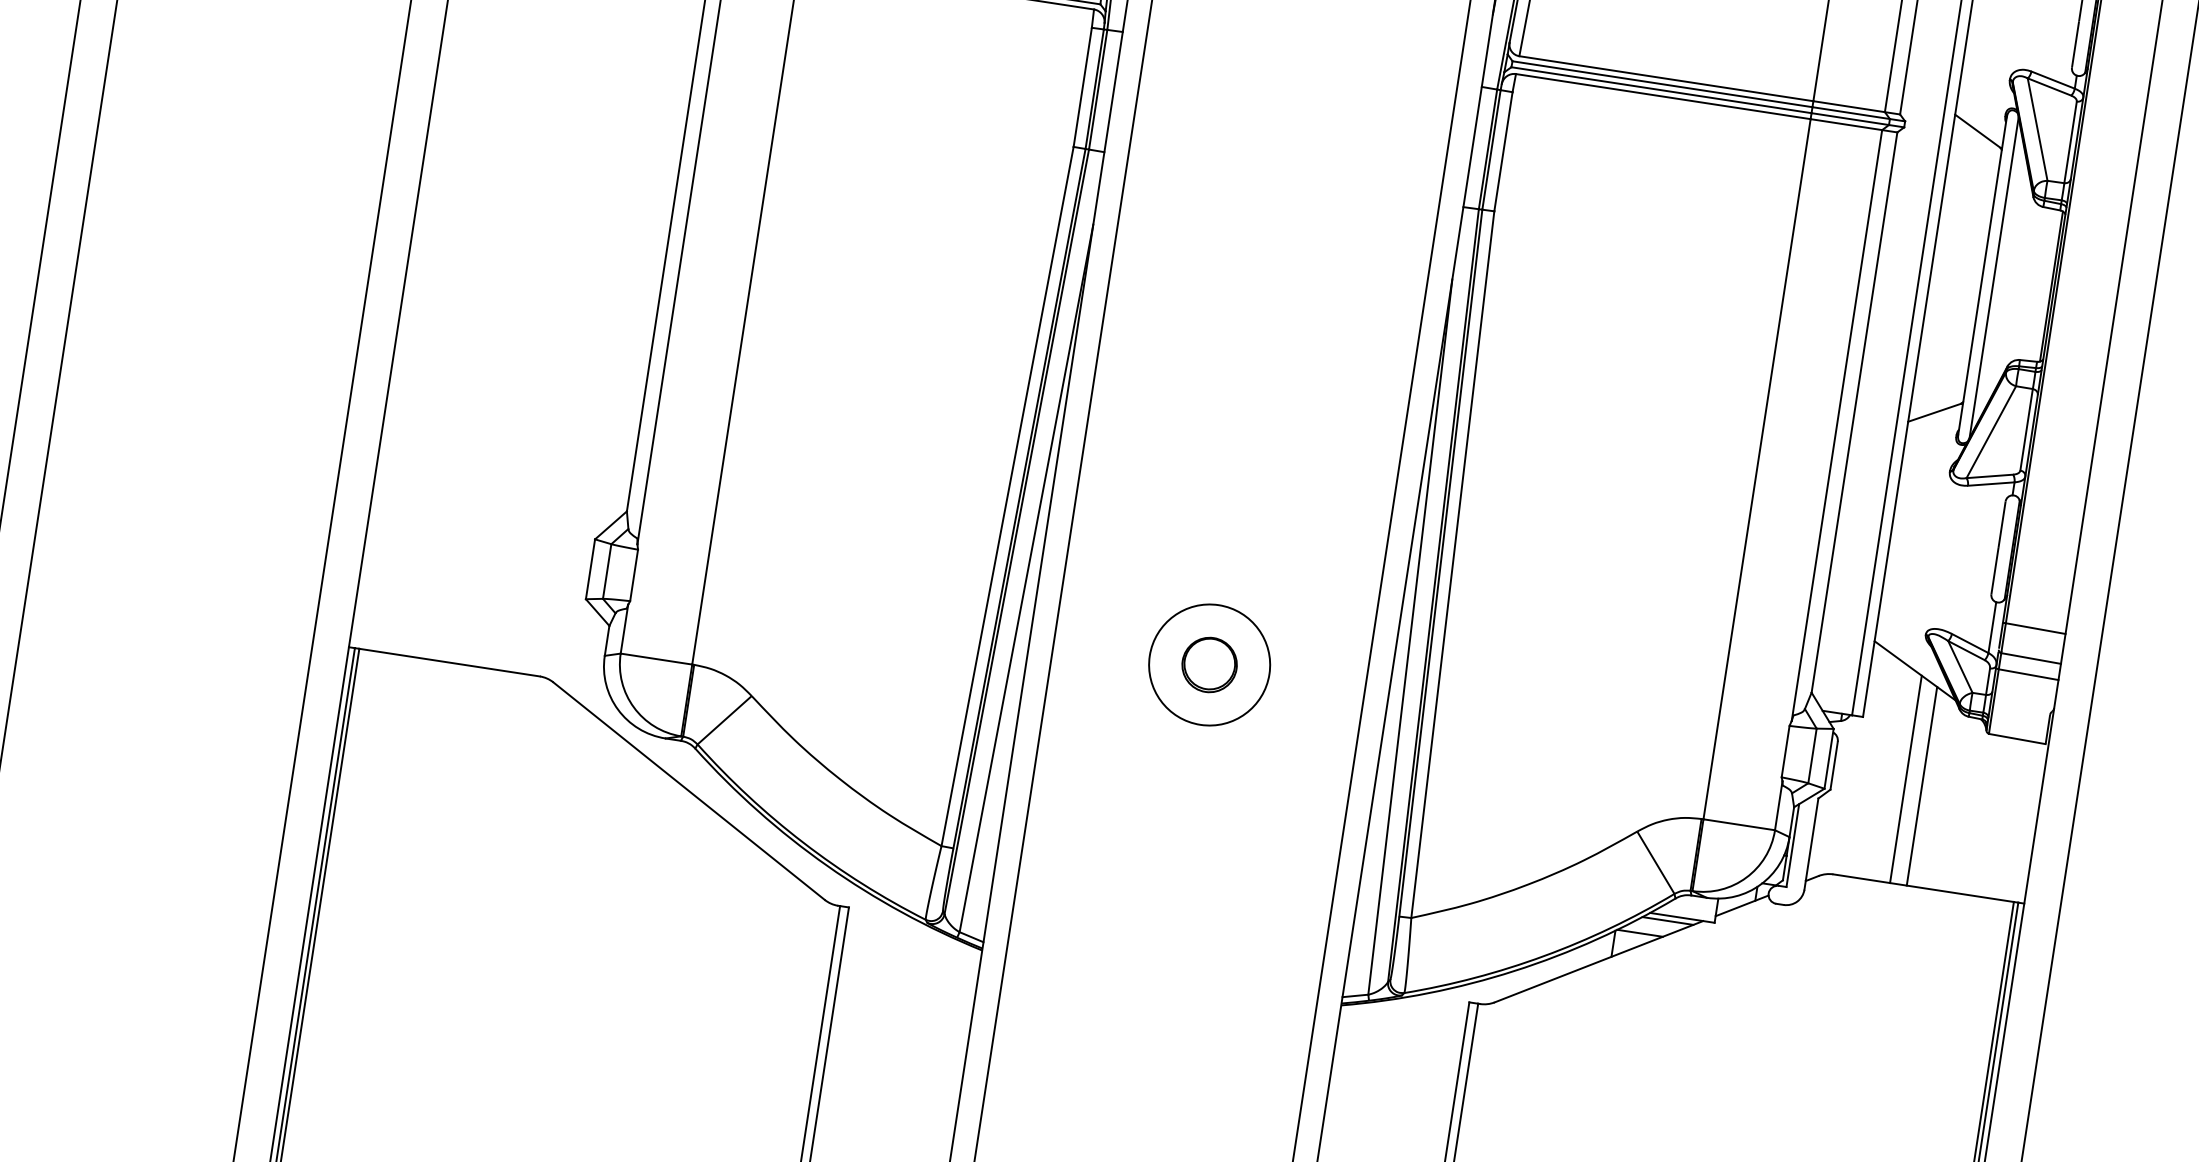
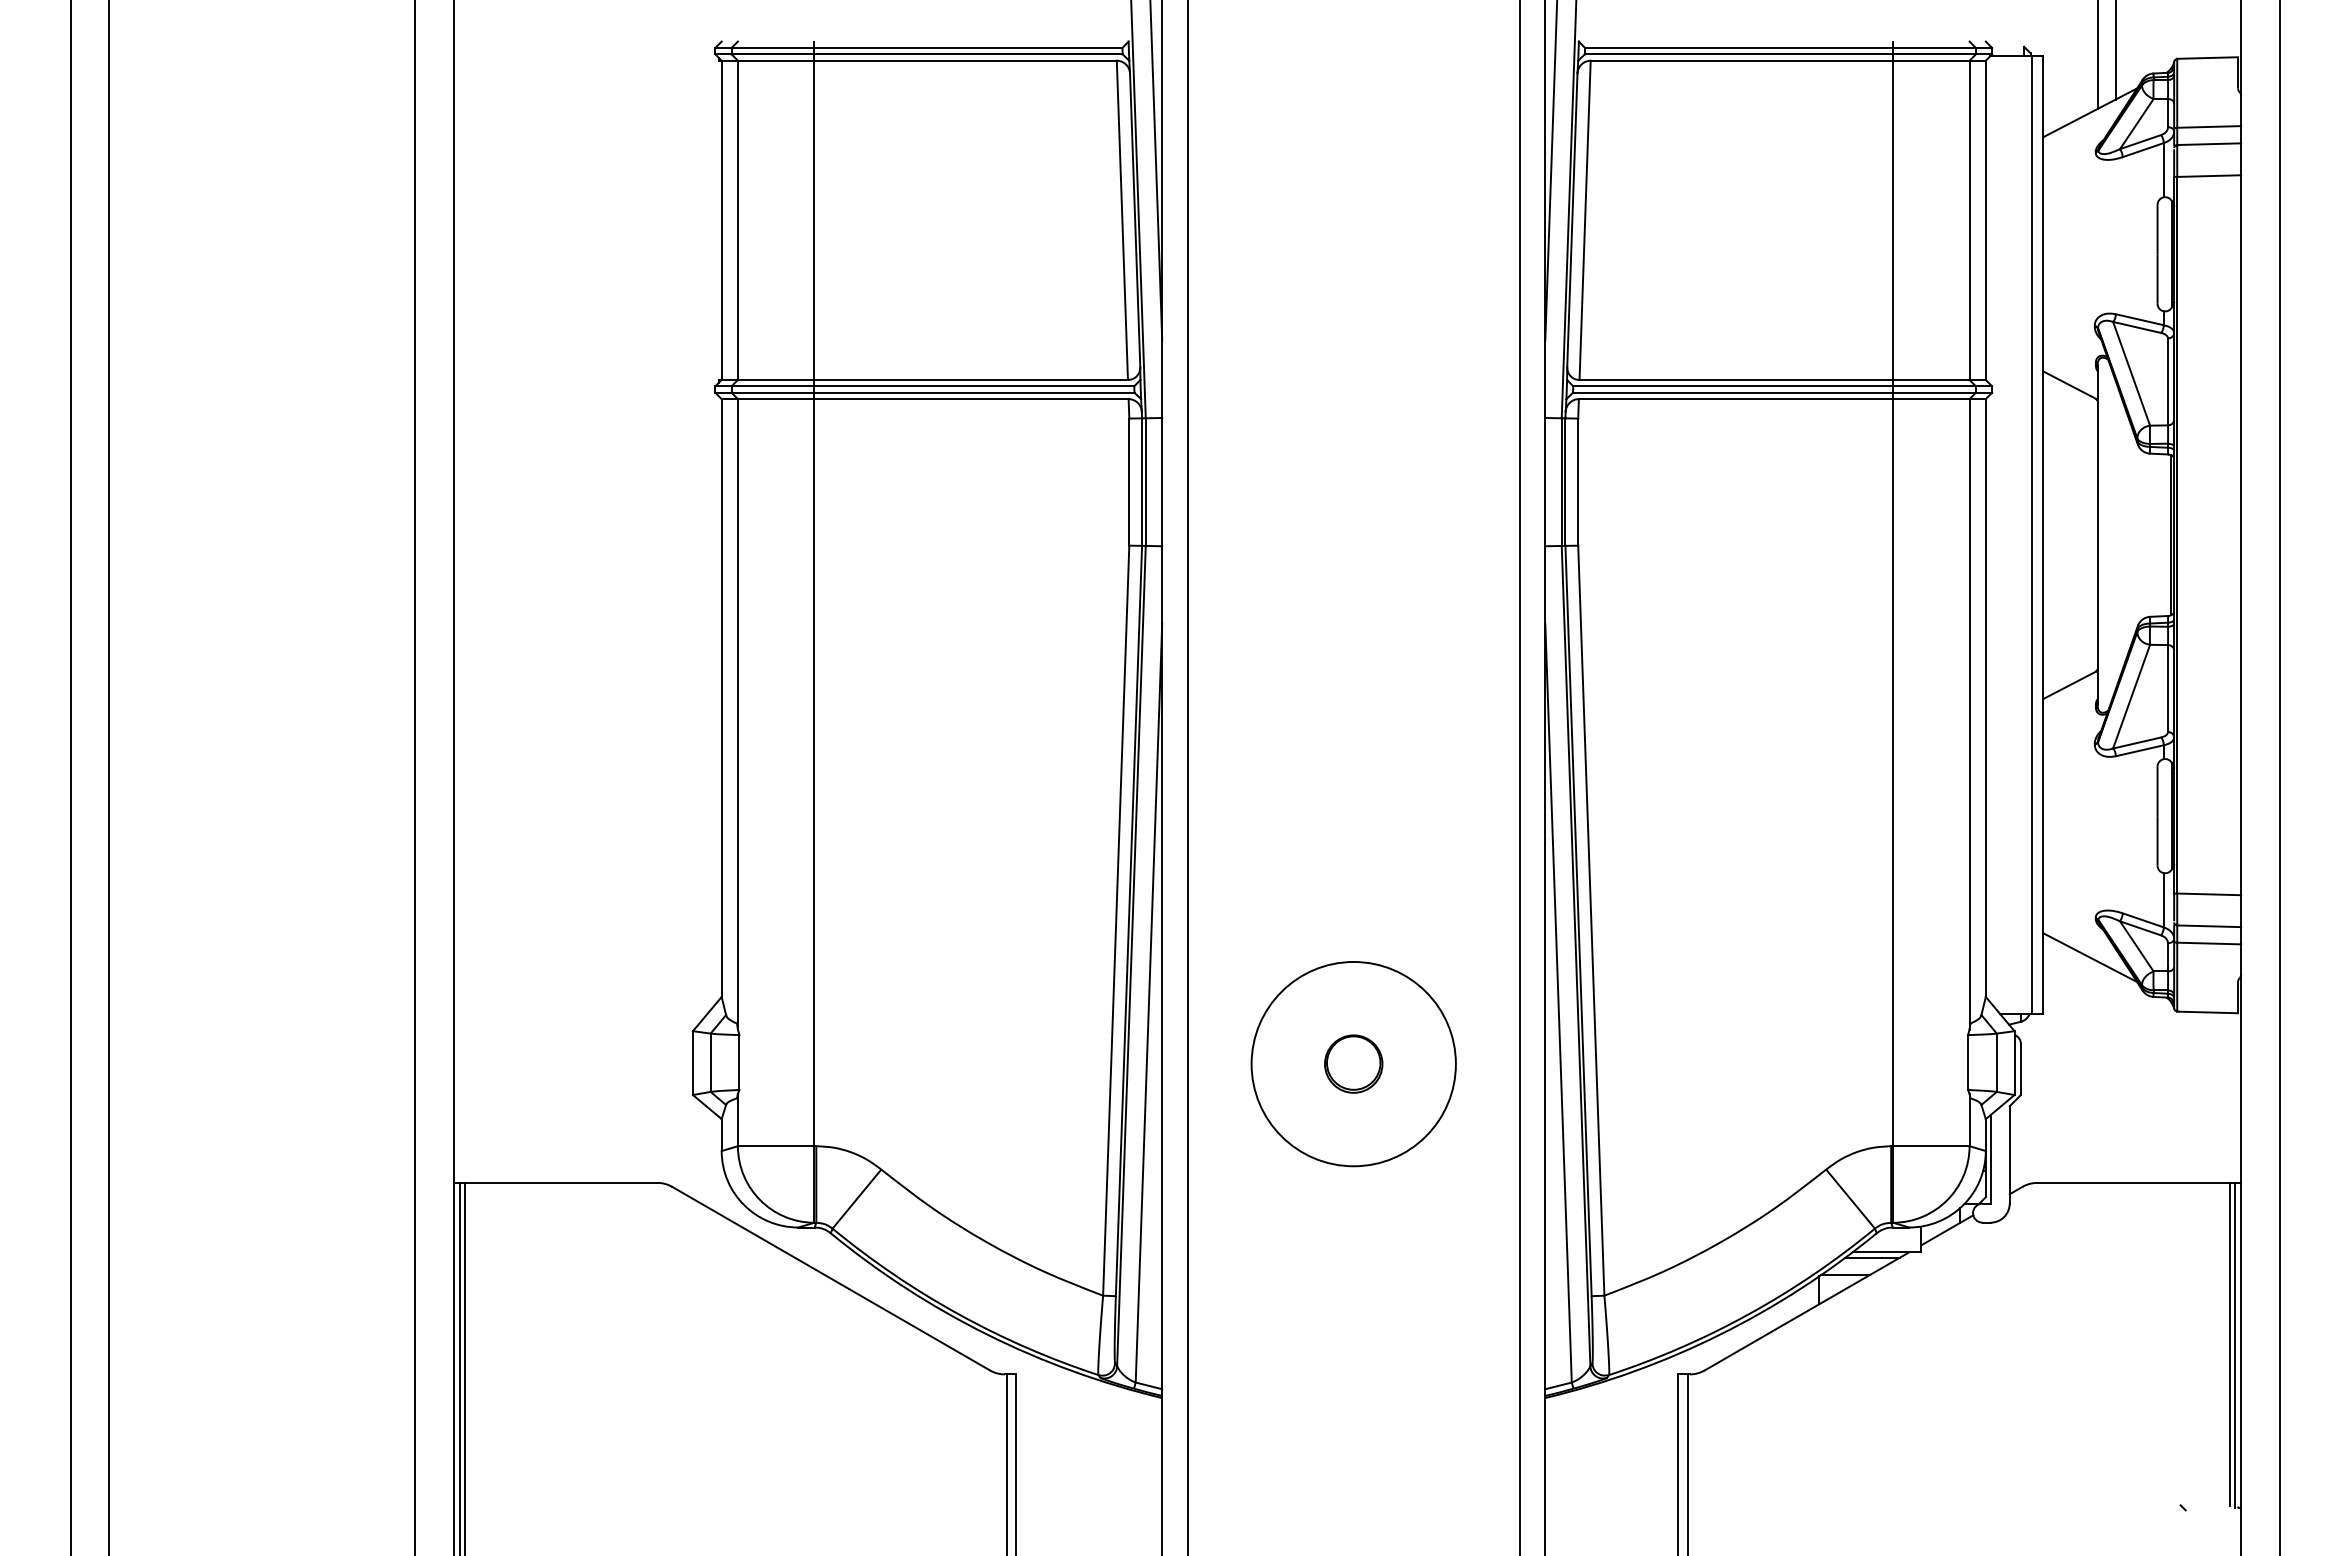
line: (1993, 277) -> (2109, 535), removed
circle: (1209, 664) -> (1353, 1063), size x1.6
line: (1905, 778) -> (2097, 1071), removed
line: (1921, 785) -> (2115, 1076), removed

